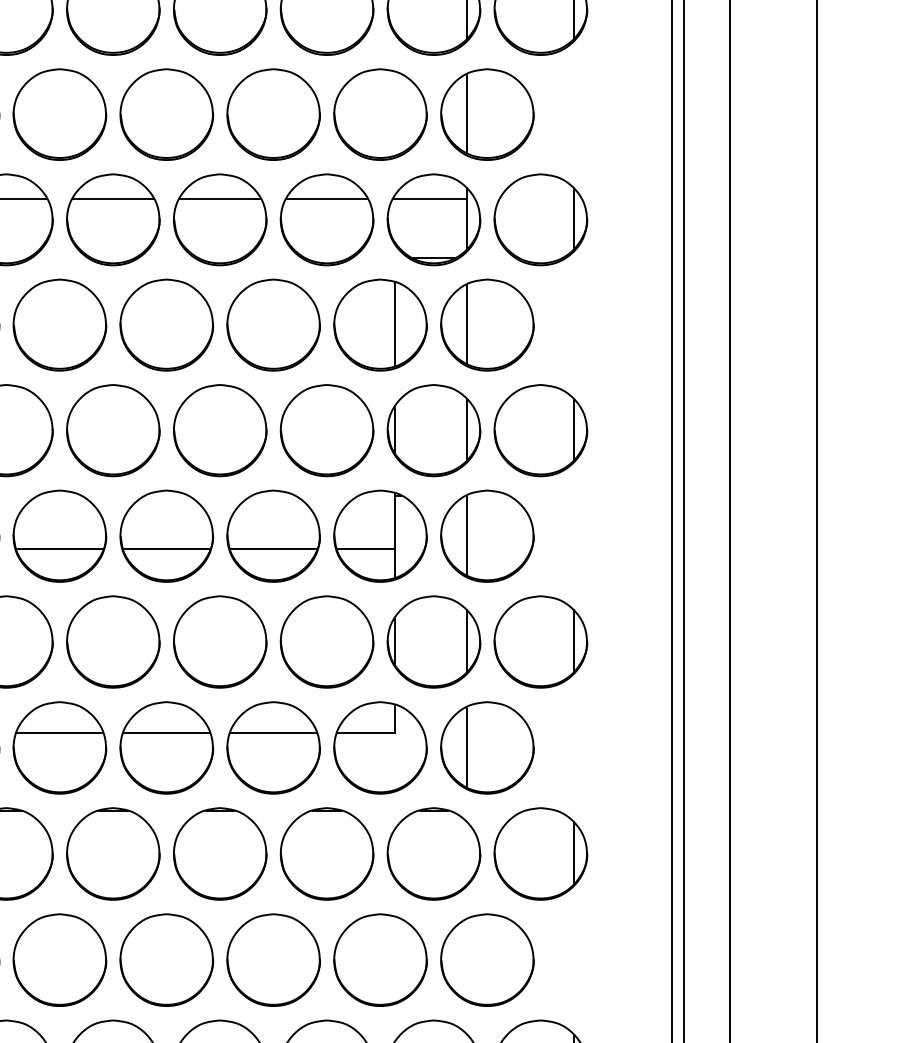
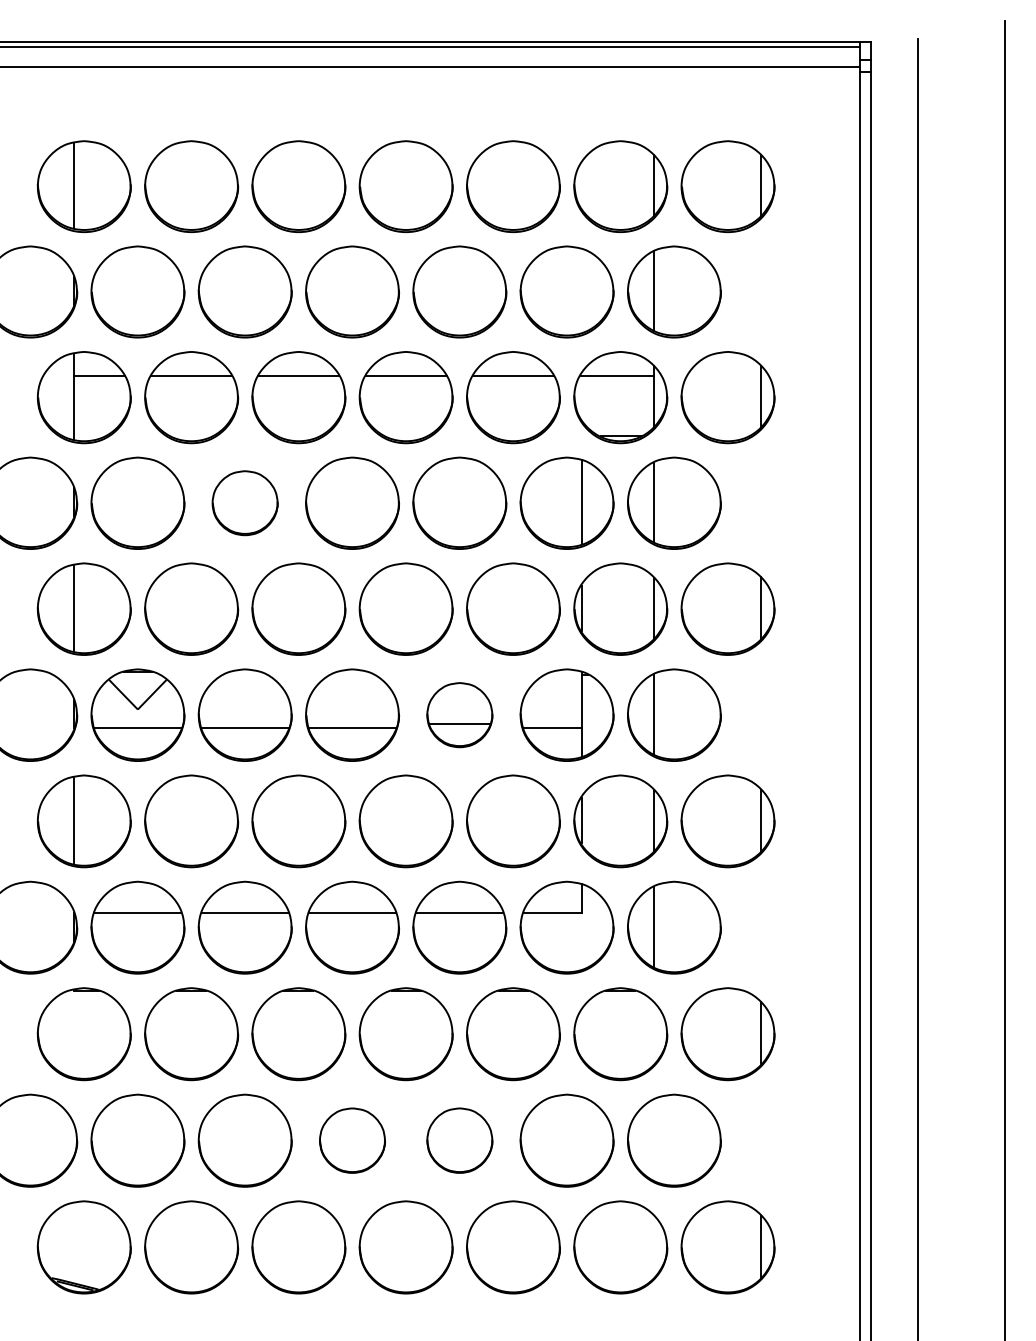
part: (59, 324) -> (244, 502), size x0.7
part: (273, 535) -> (459, 714), size x0.7
part: (166, 959) -> (352, 1140), size x0.7
part: (273, 959) -> (459, 1140), size x0.7

